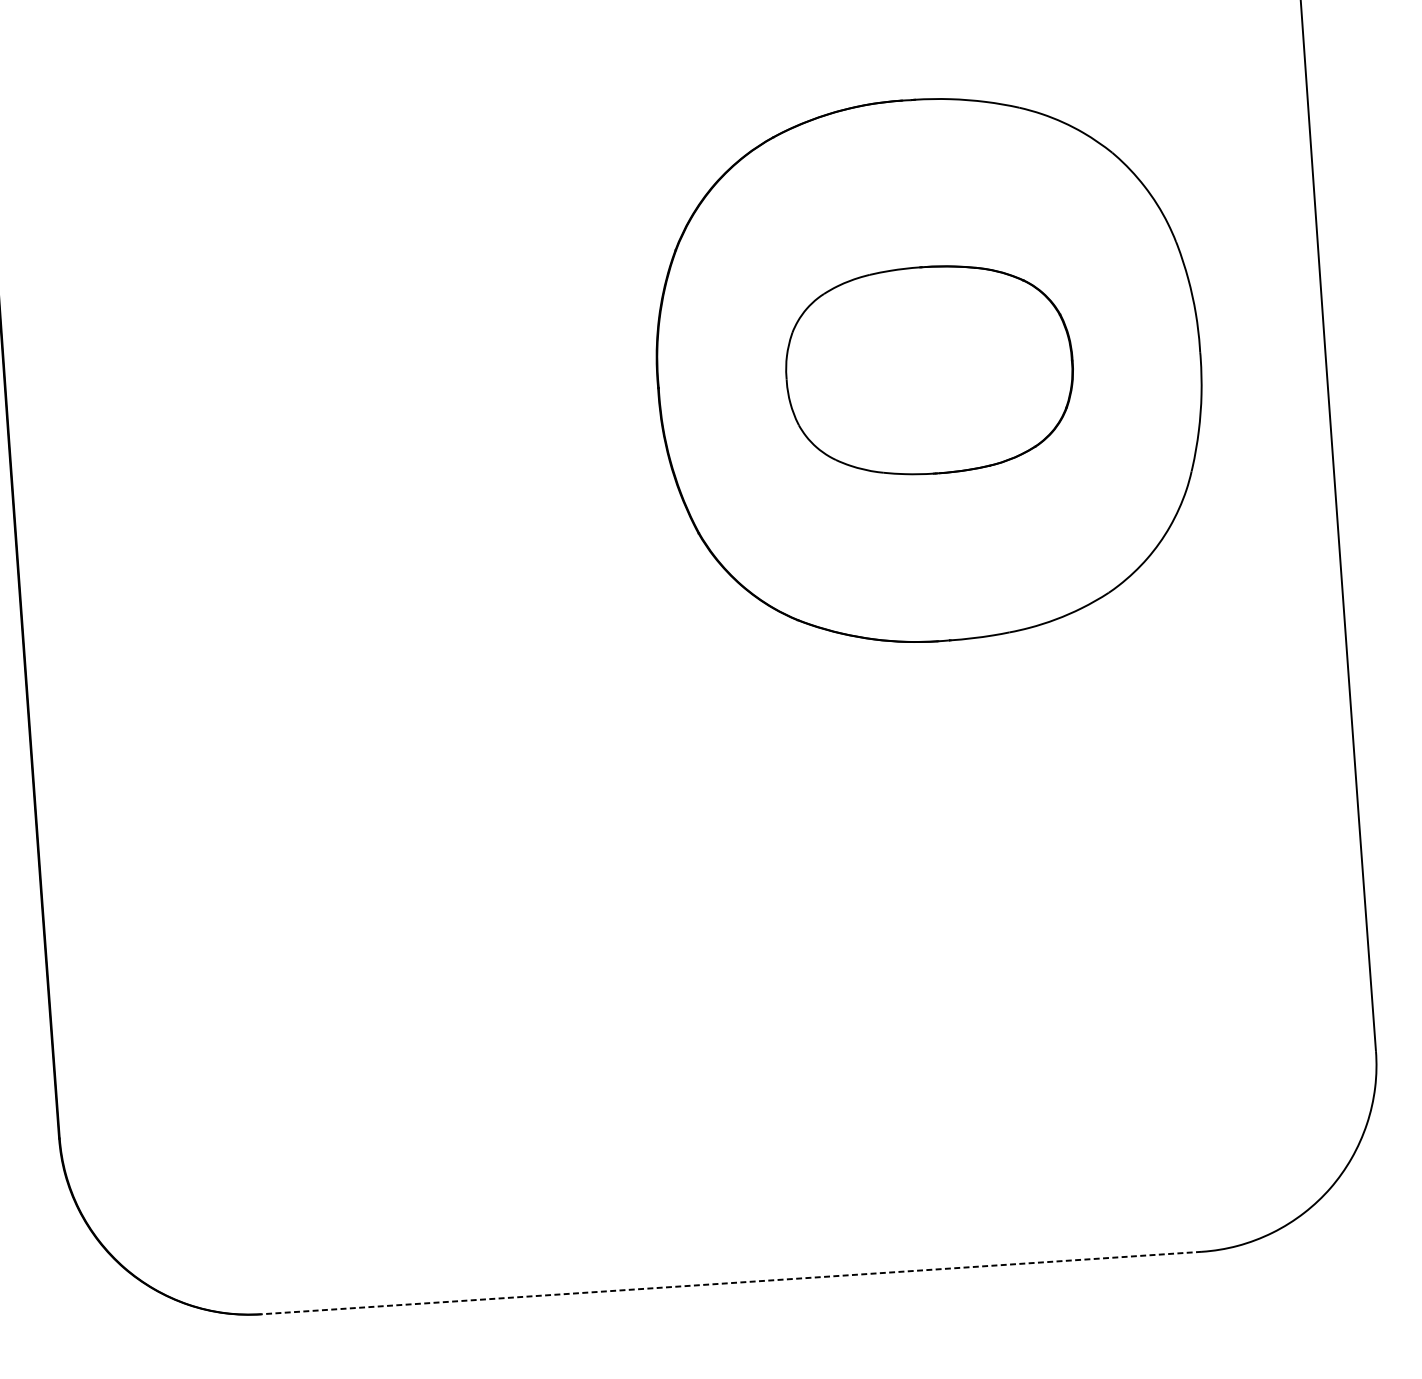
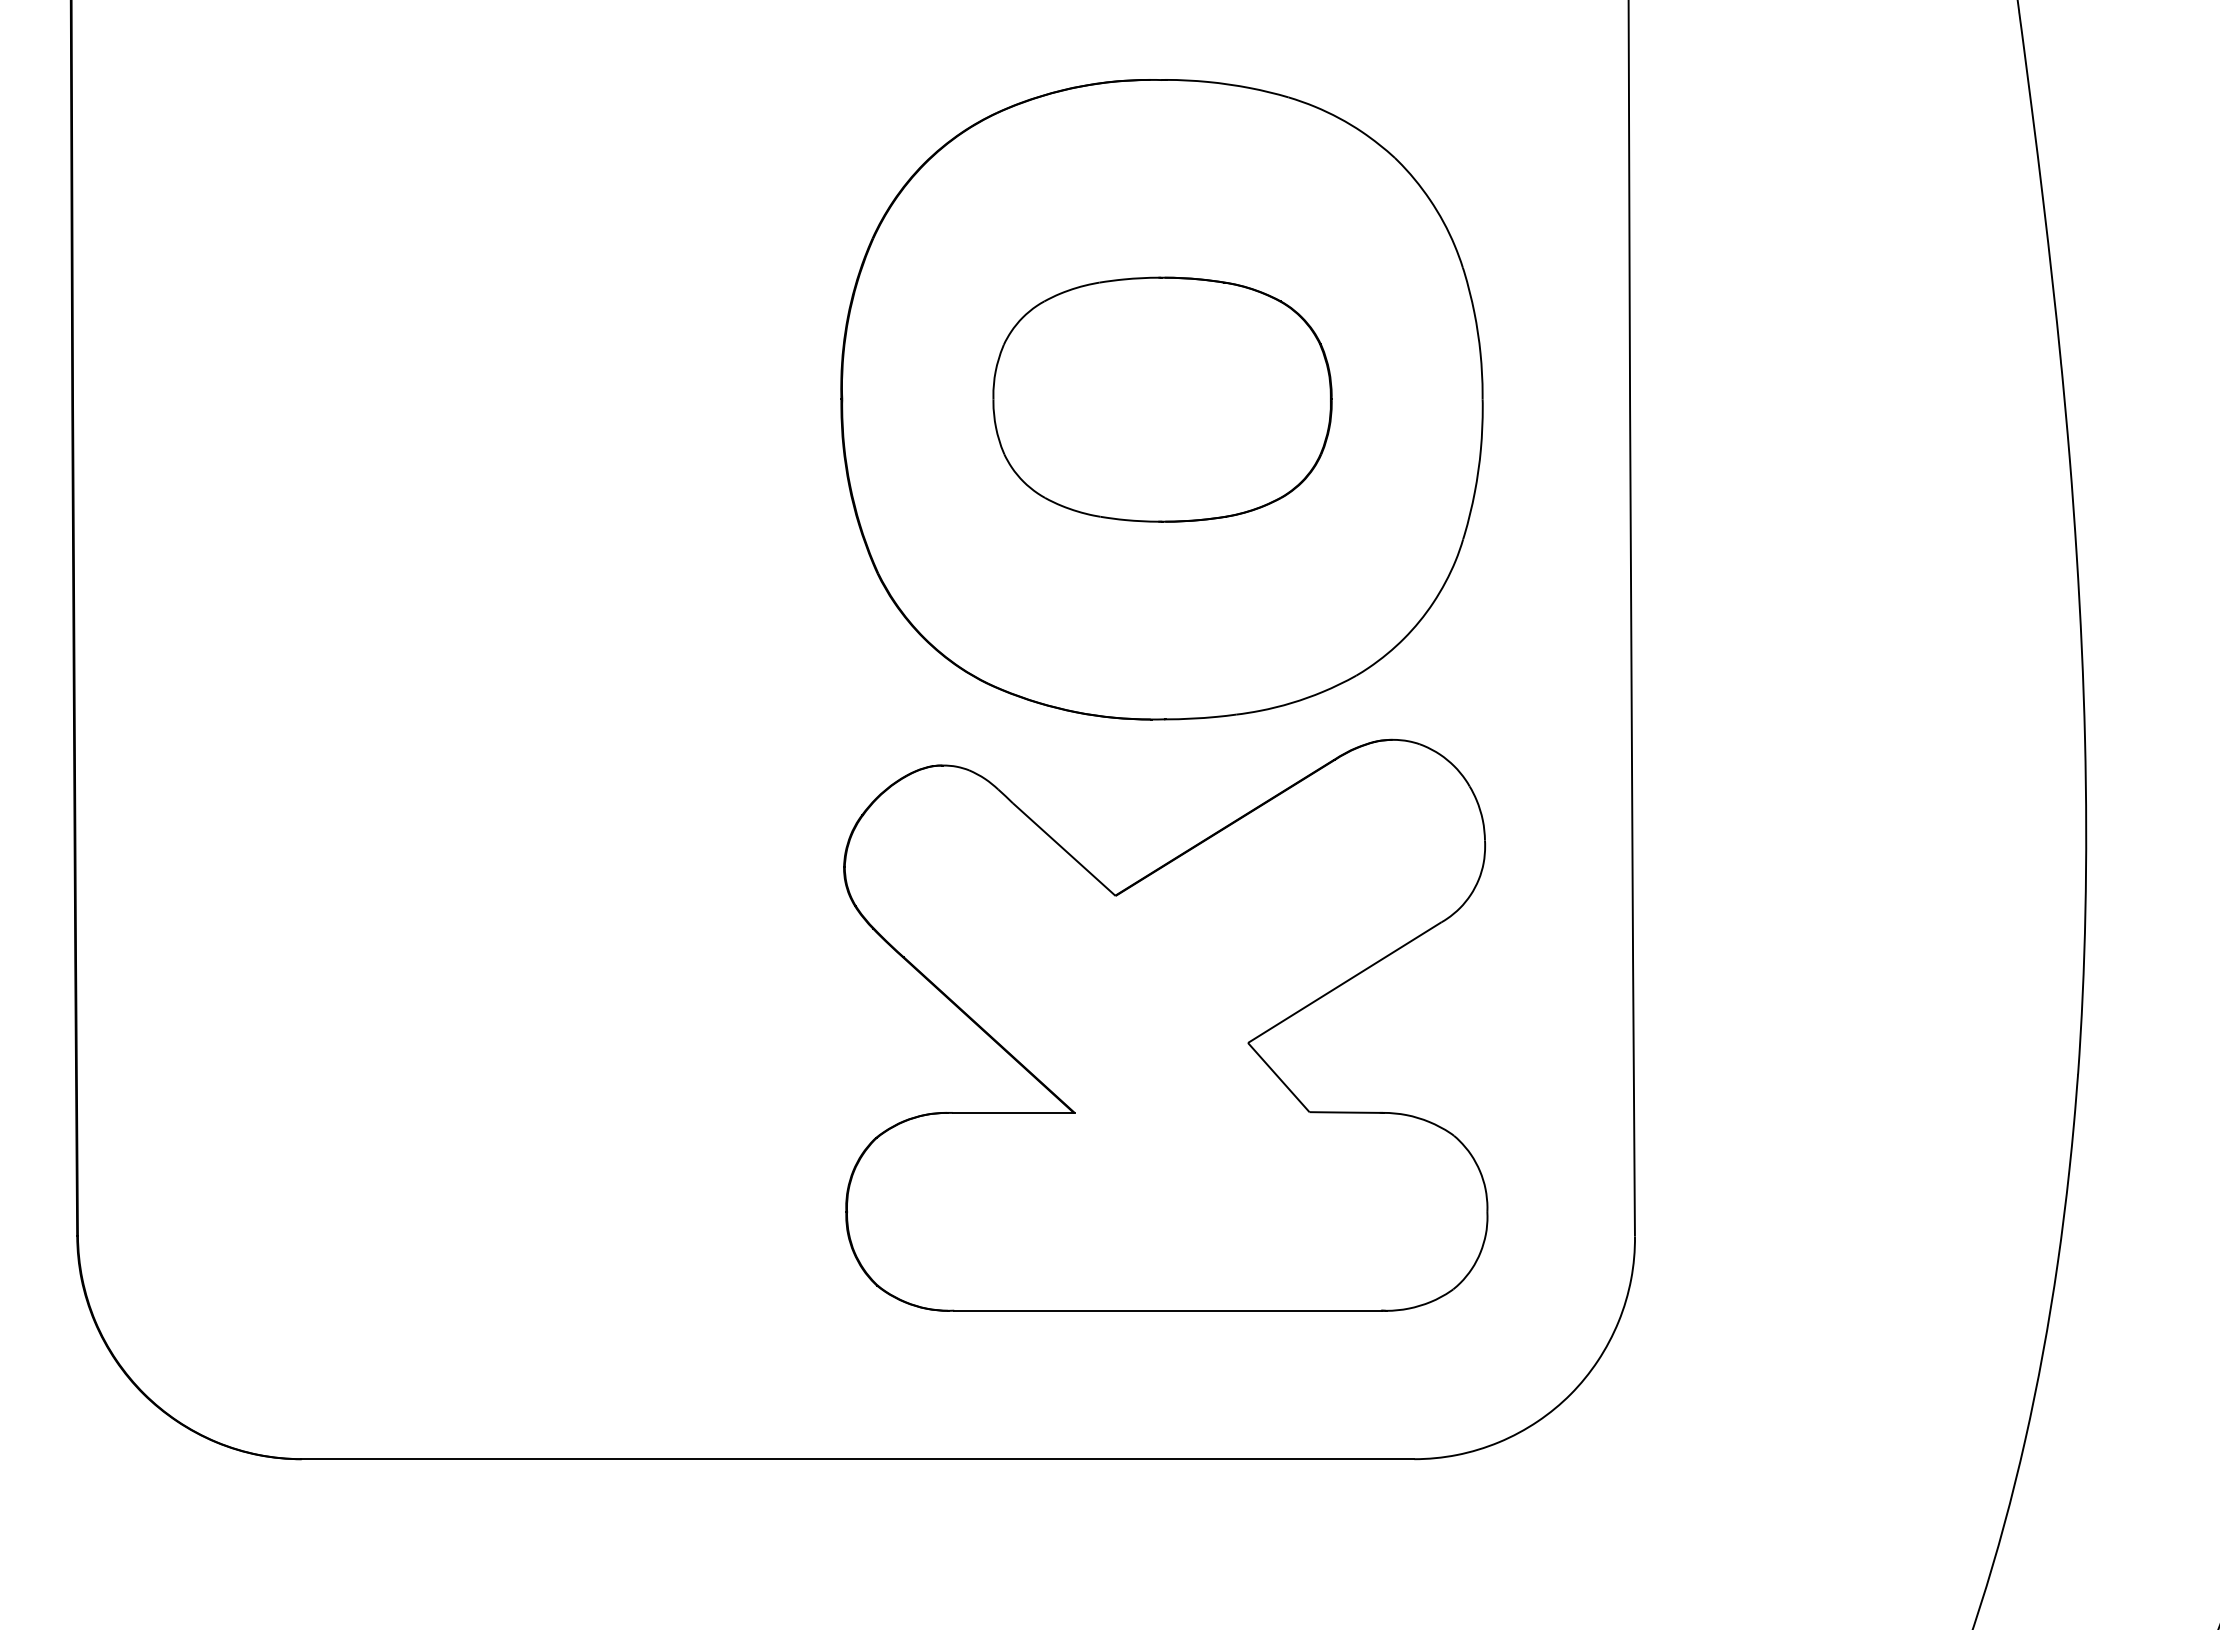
part: (967, 898) -> (1165, 1024), added
line: (731, 1283) -> (857, 1459), dashed -> solid

